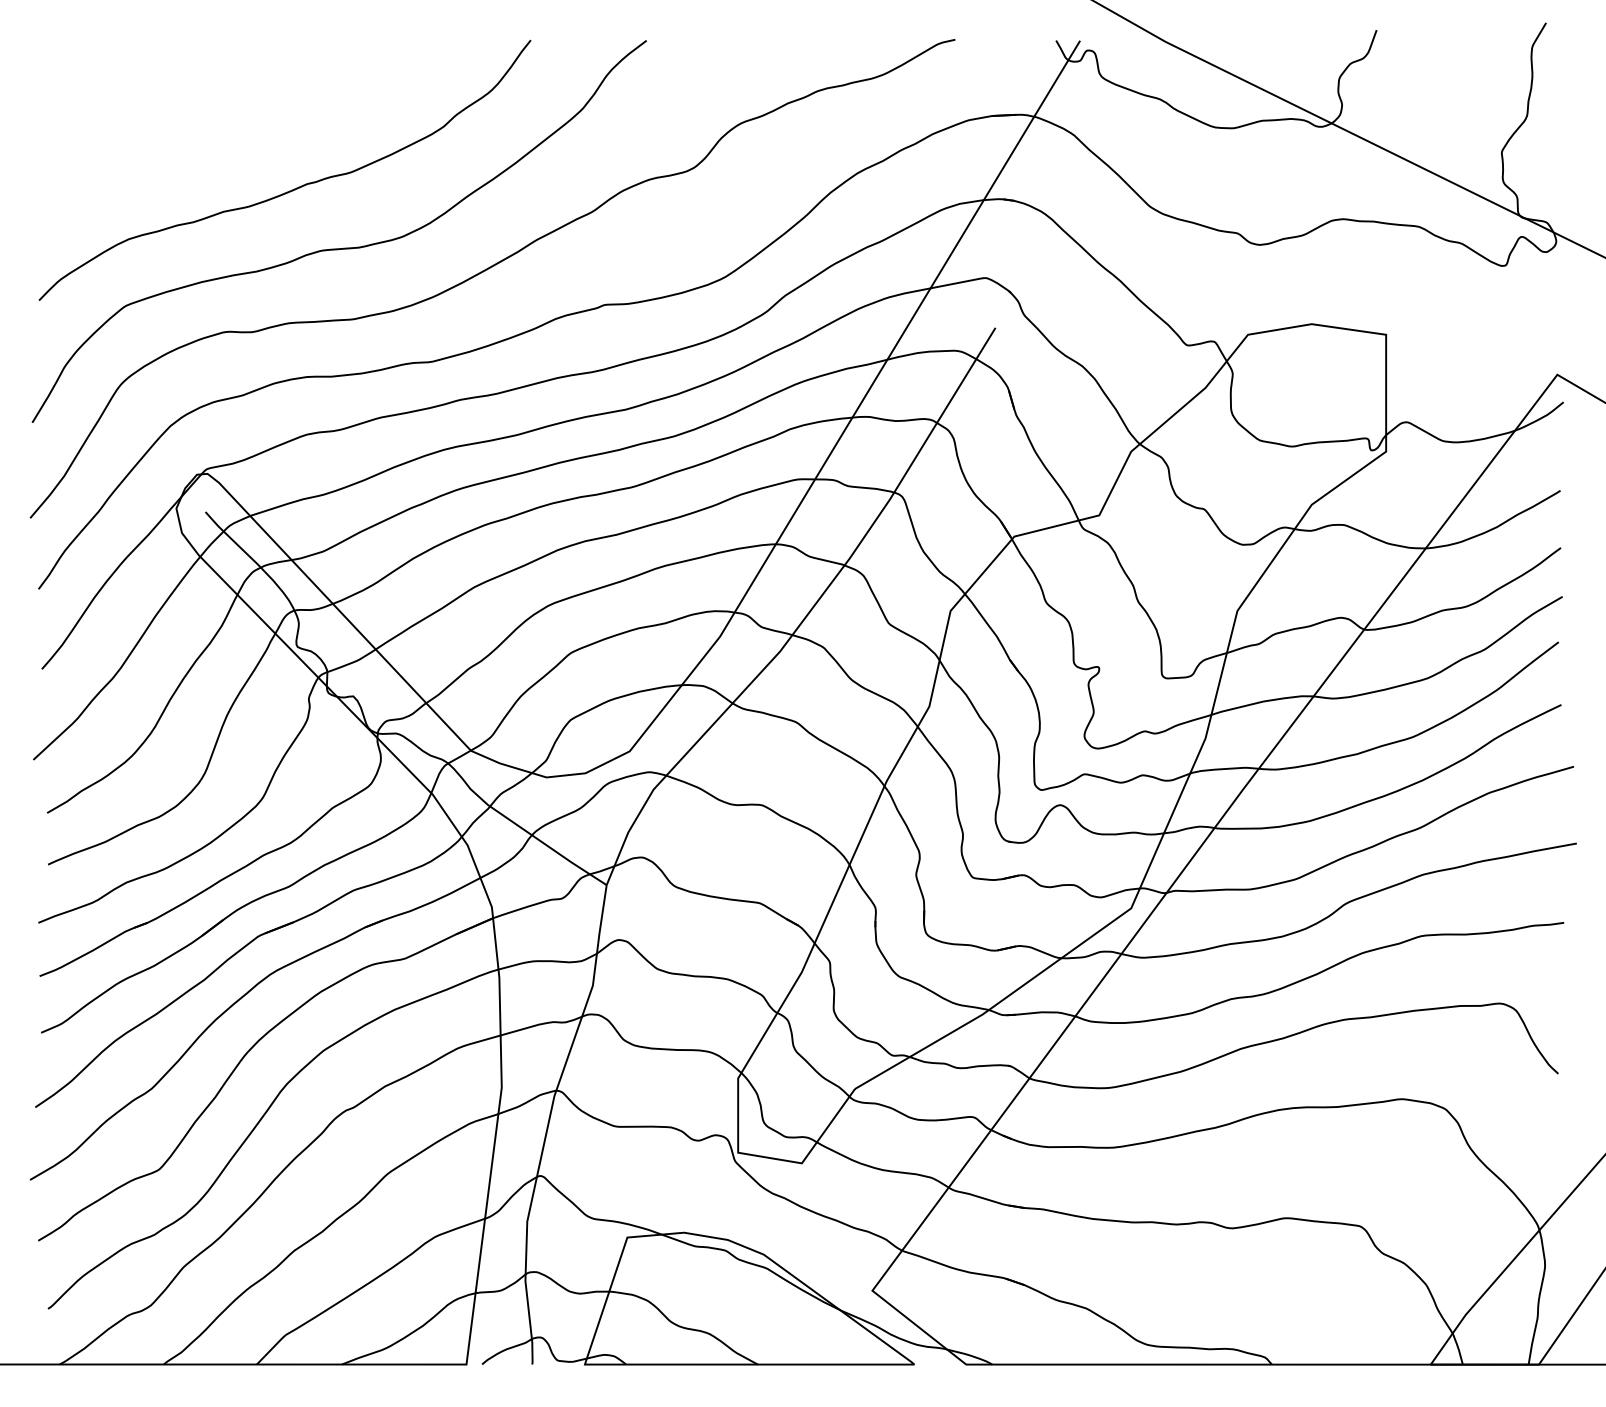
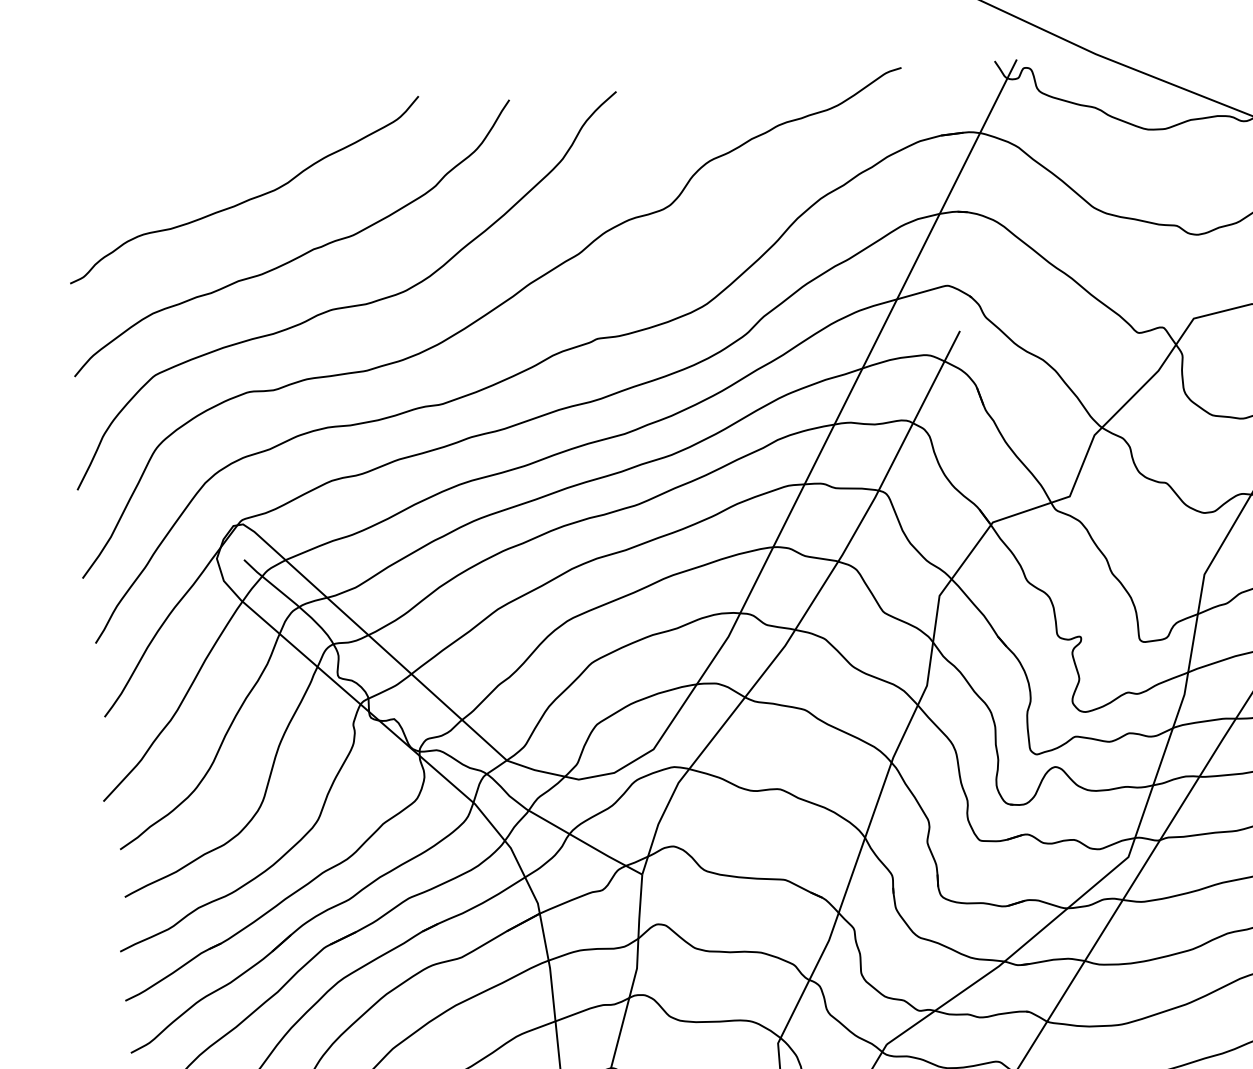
curve: (240, 124) -> (247, 199), added

